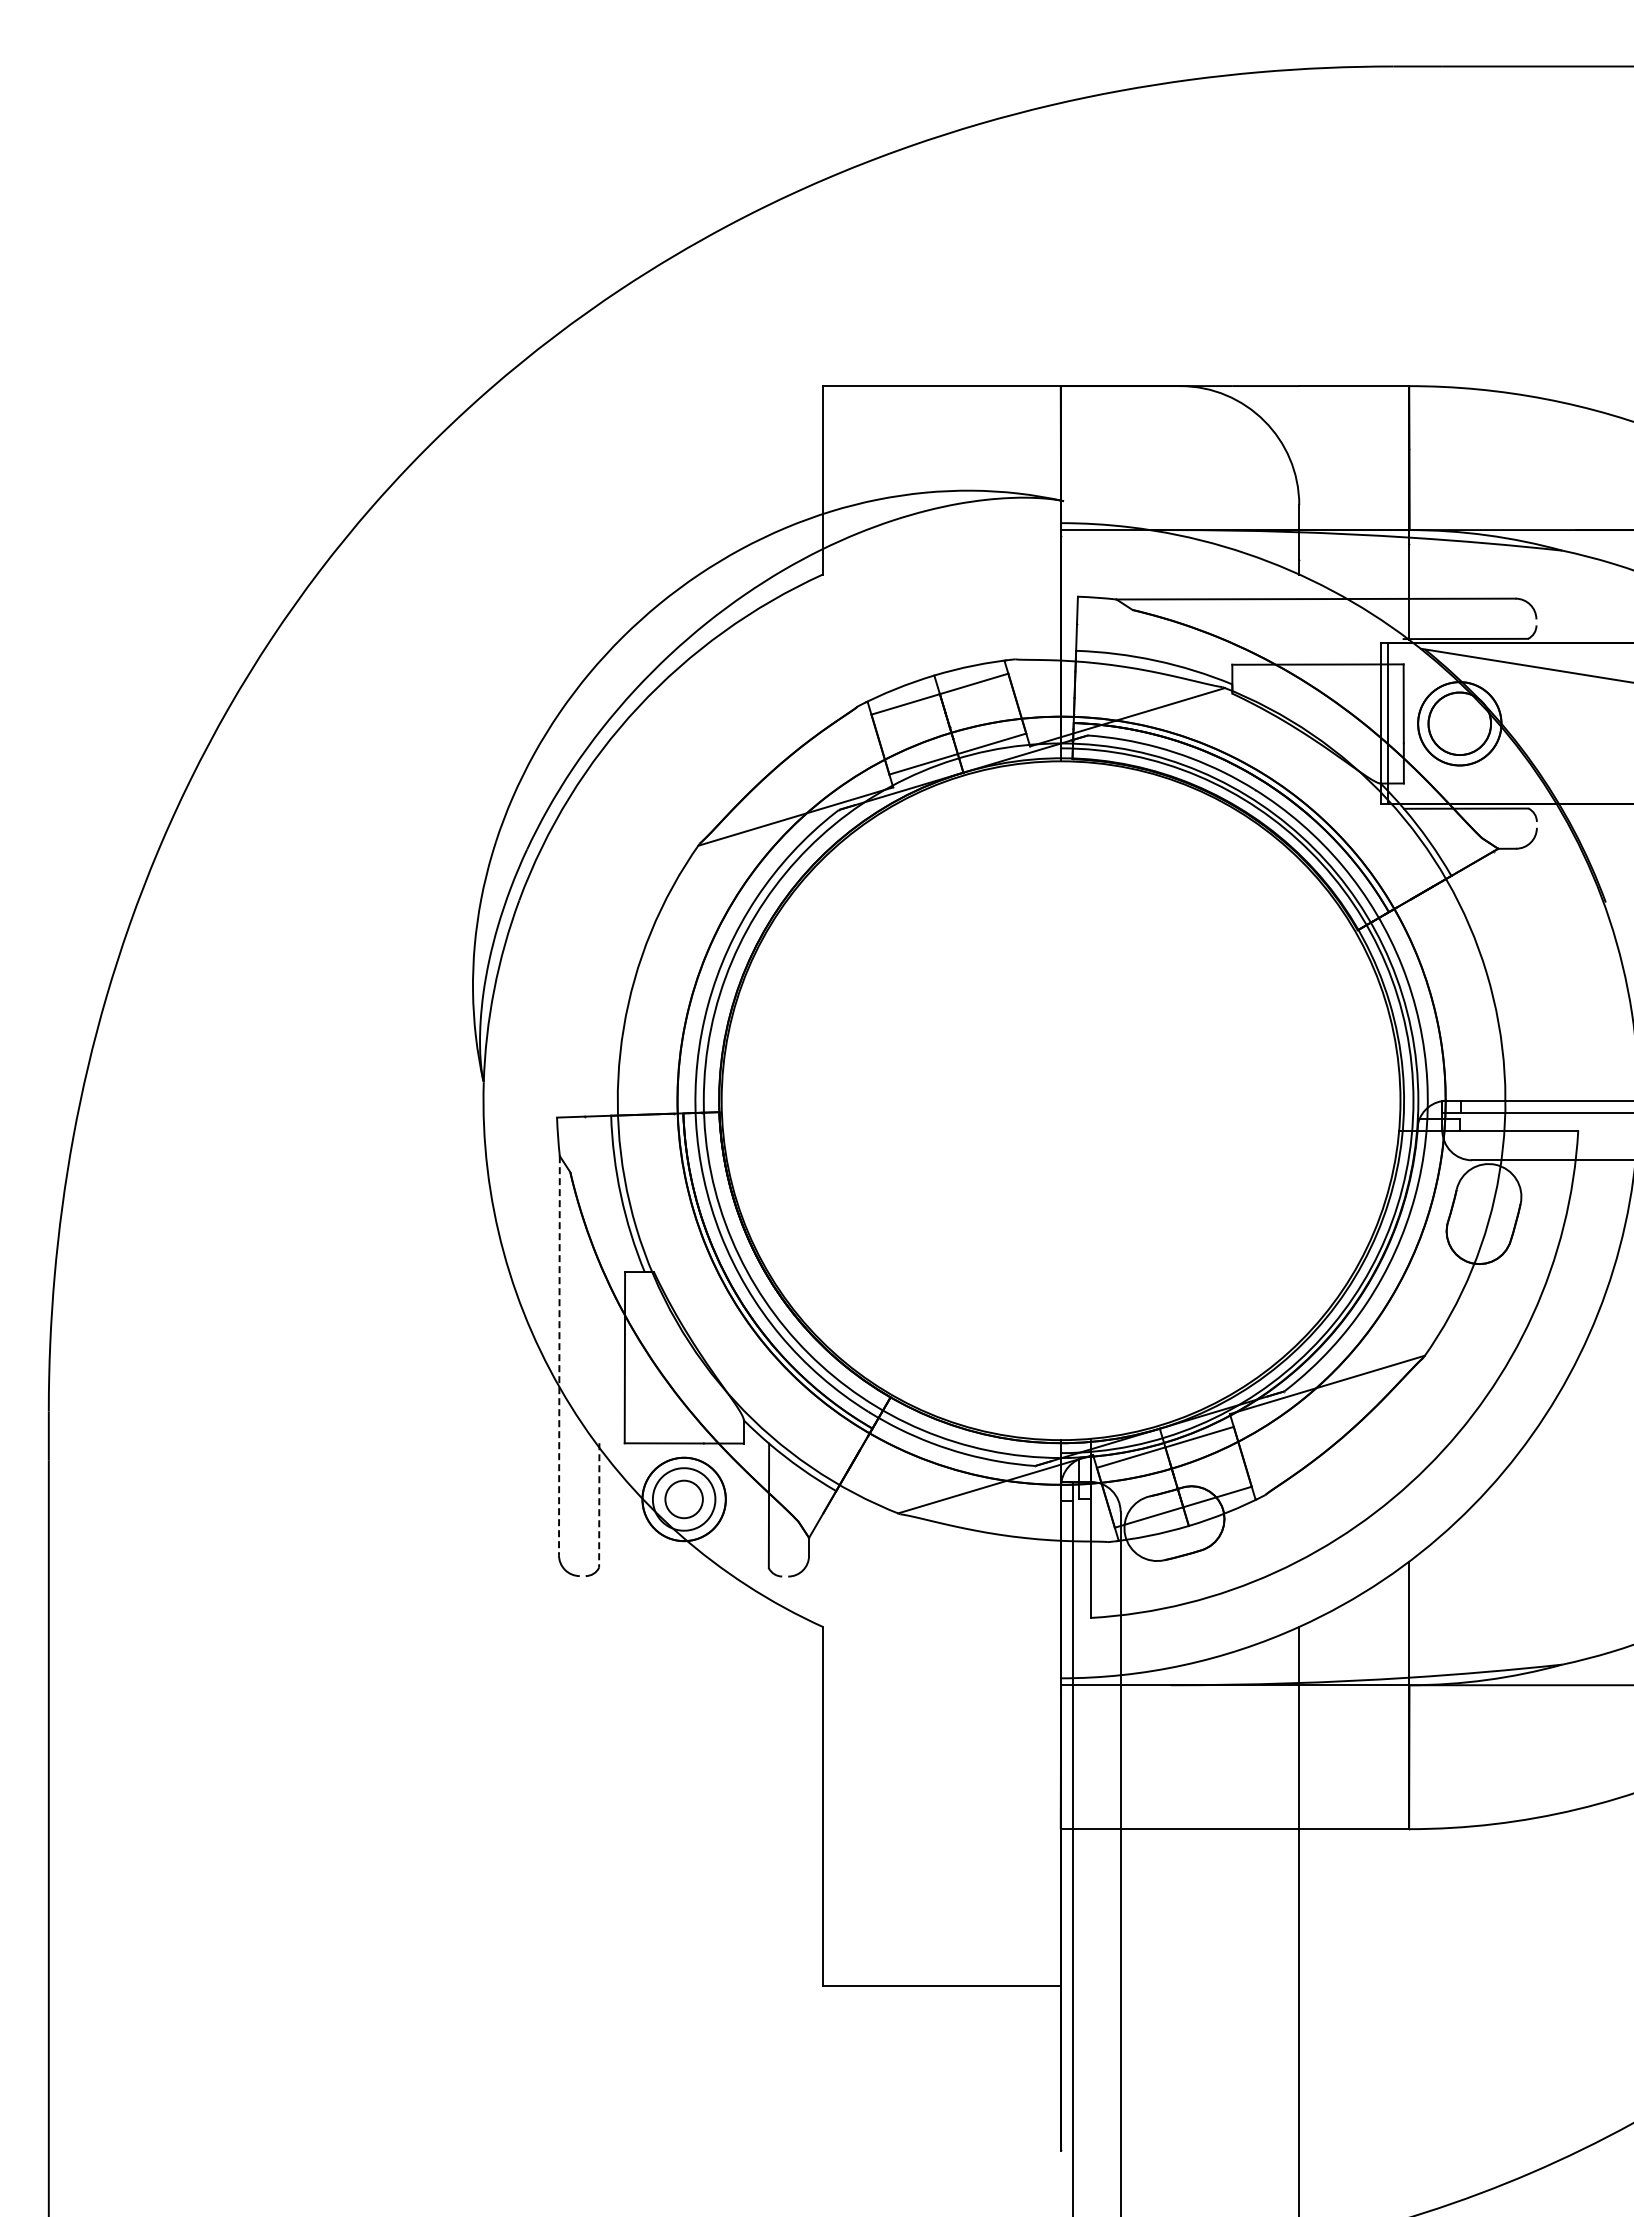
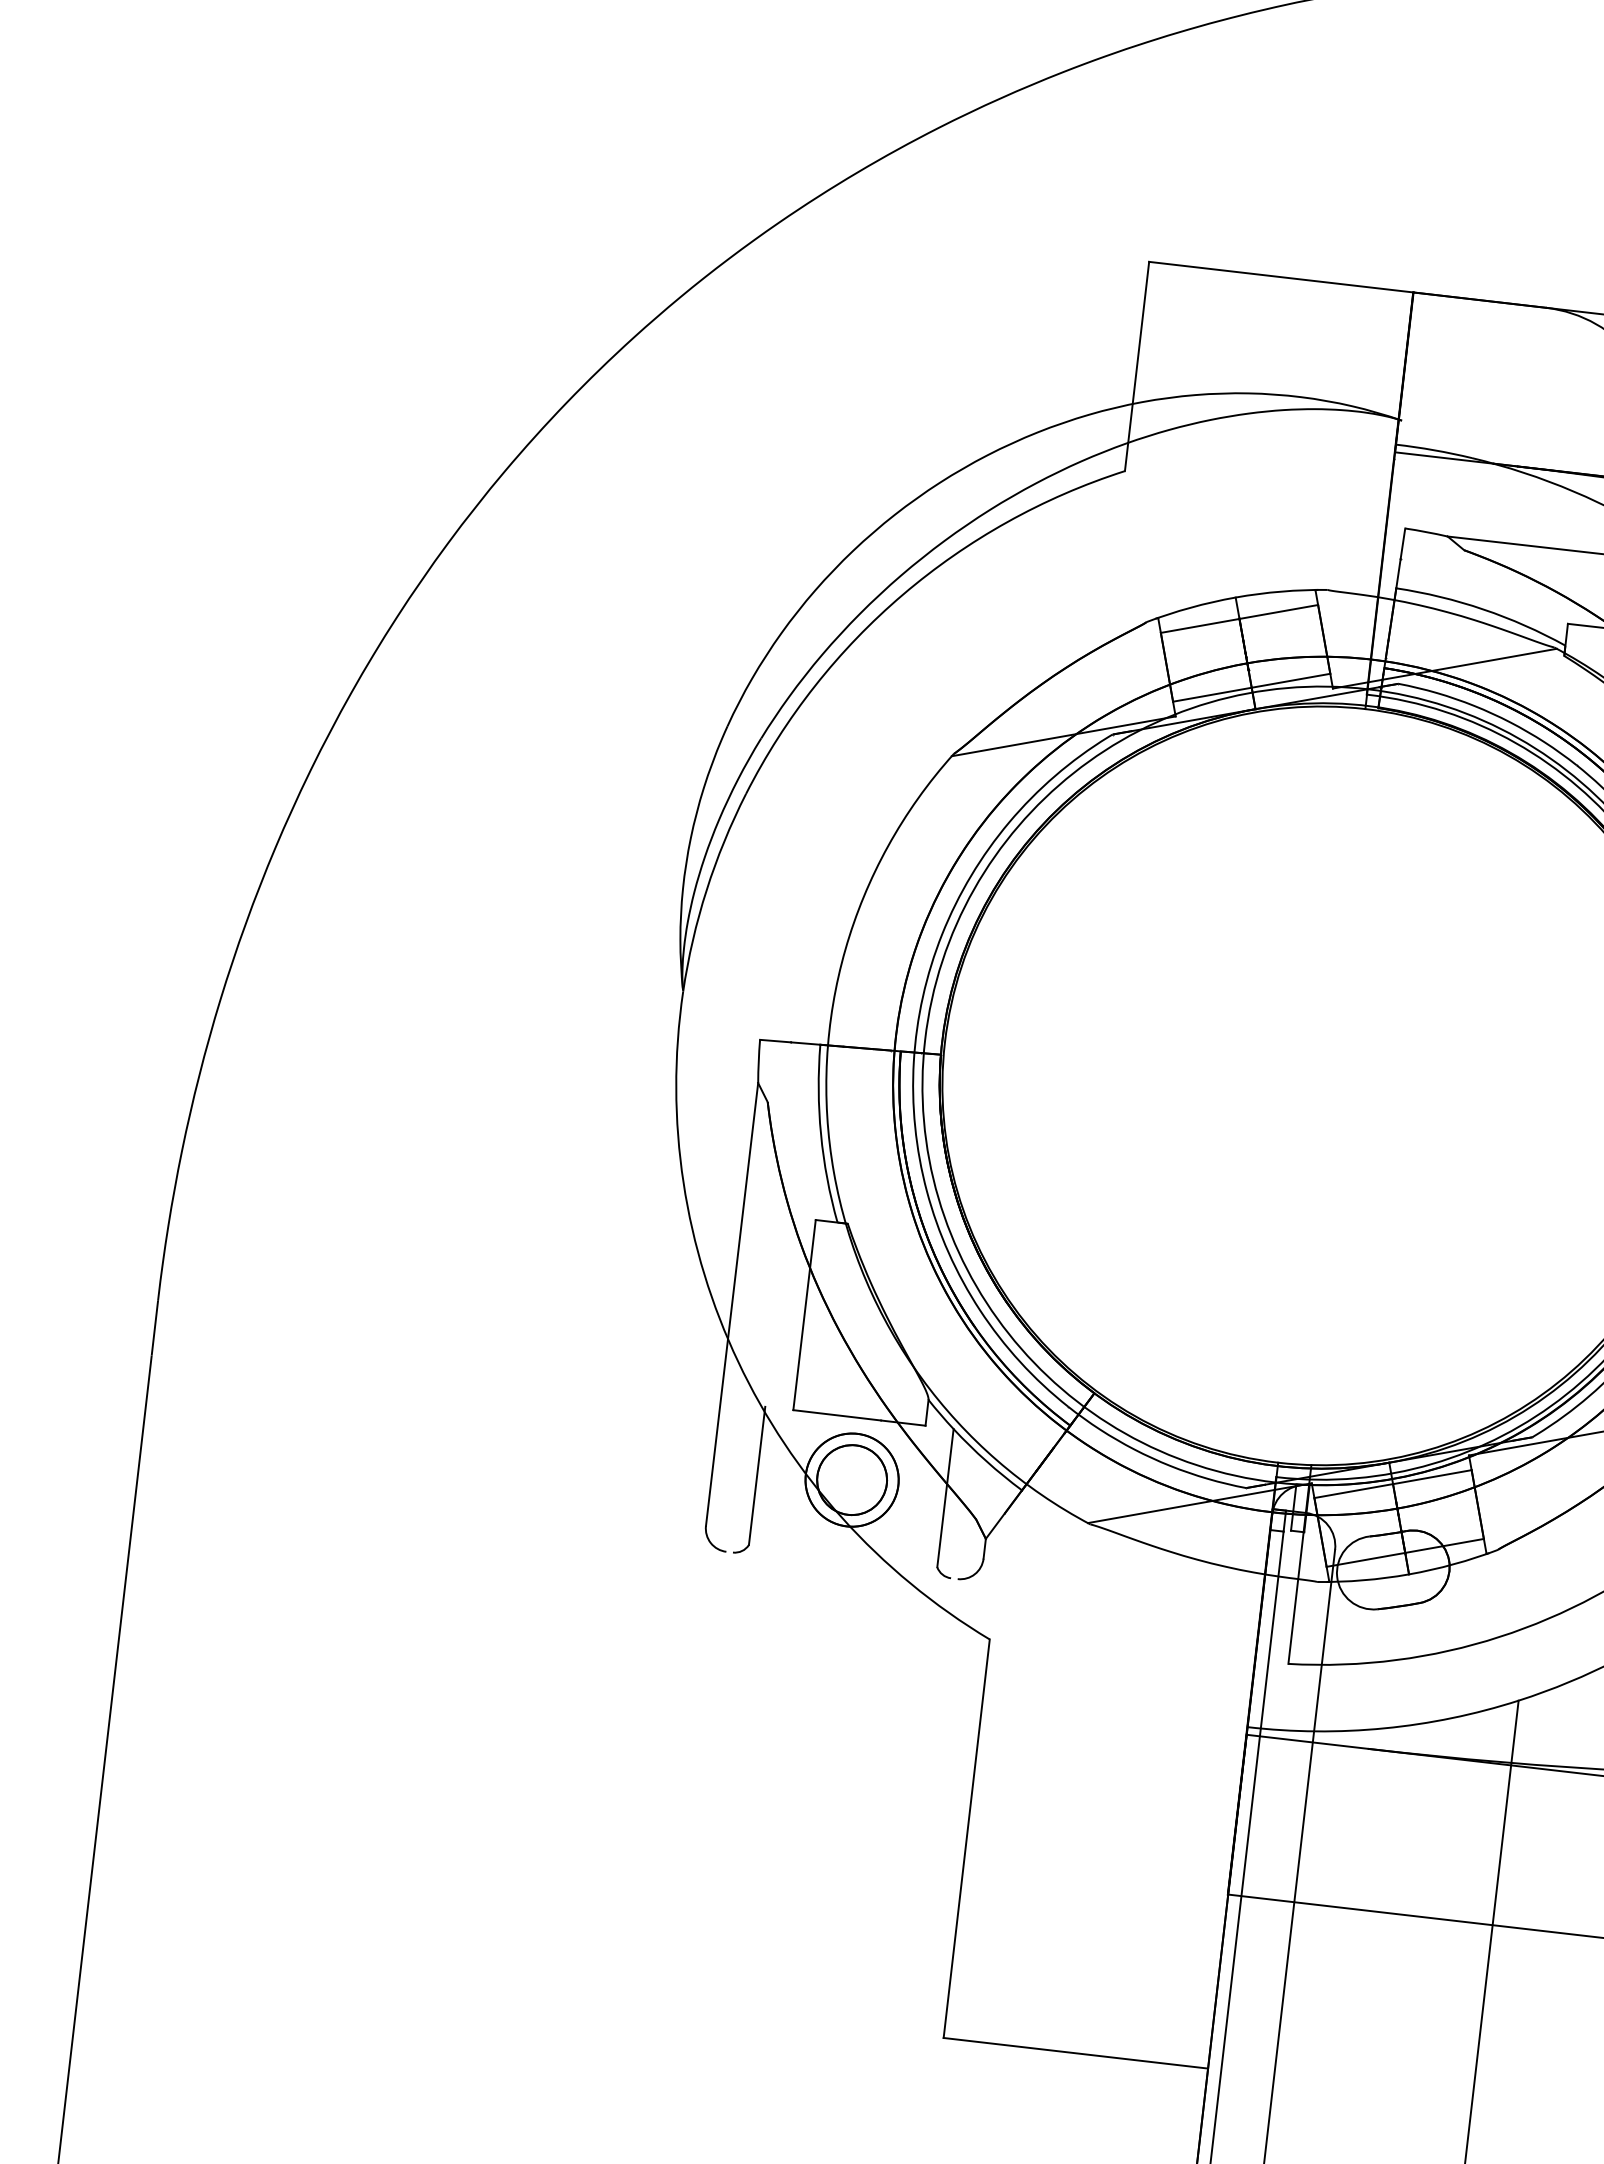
line: (559, 1355) -> (732, 1304), dashed -> solid
circle: (683, 1499) -> (851, 1480), size x1.67
line: (599, 1506) -> (757, 1477), dashed -> solid

